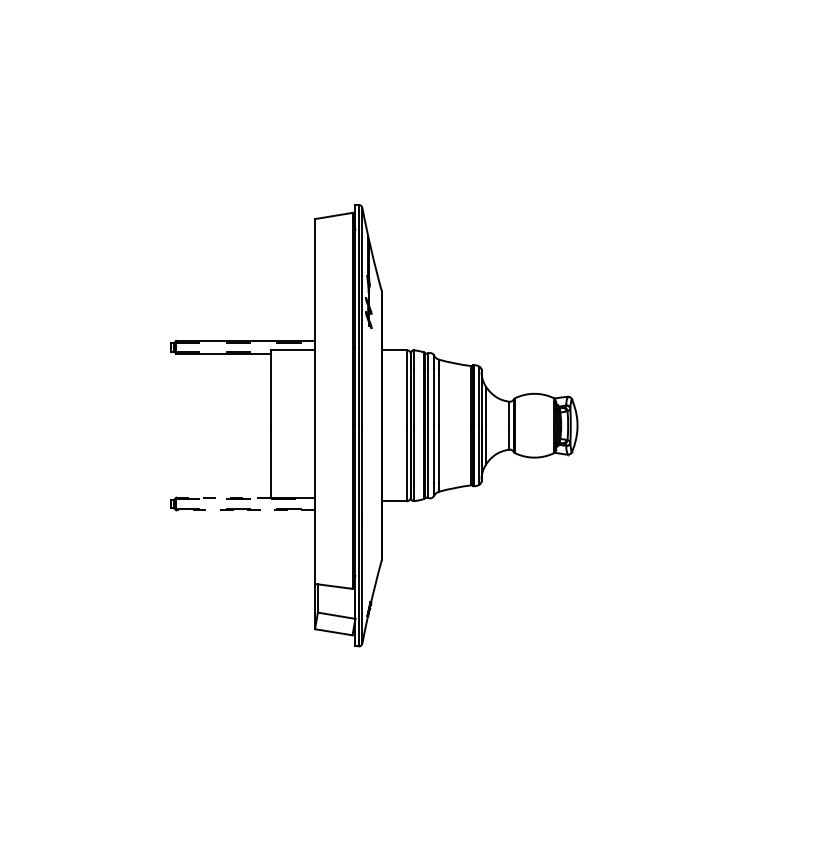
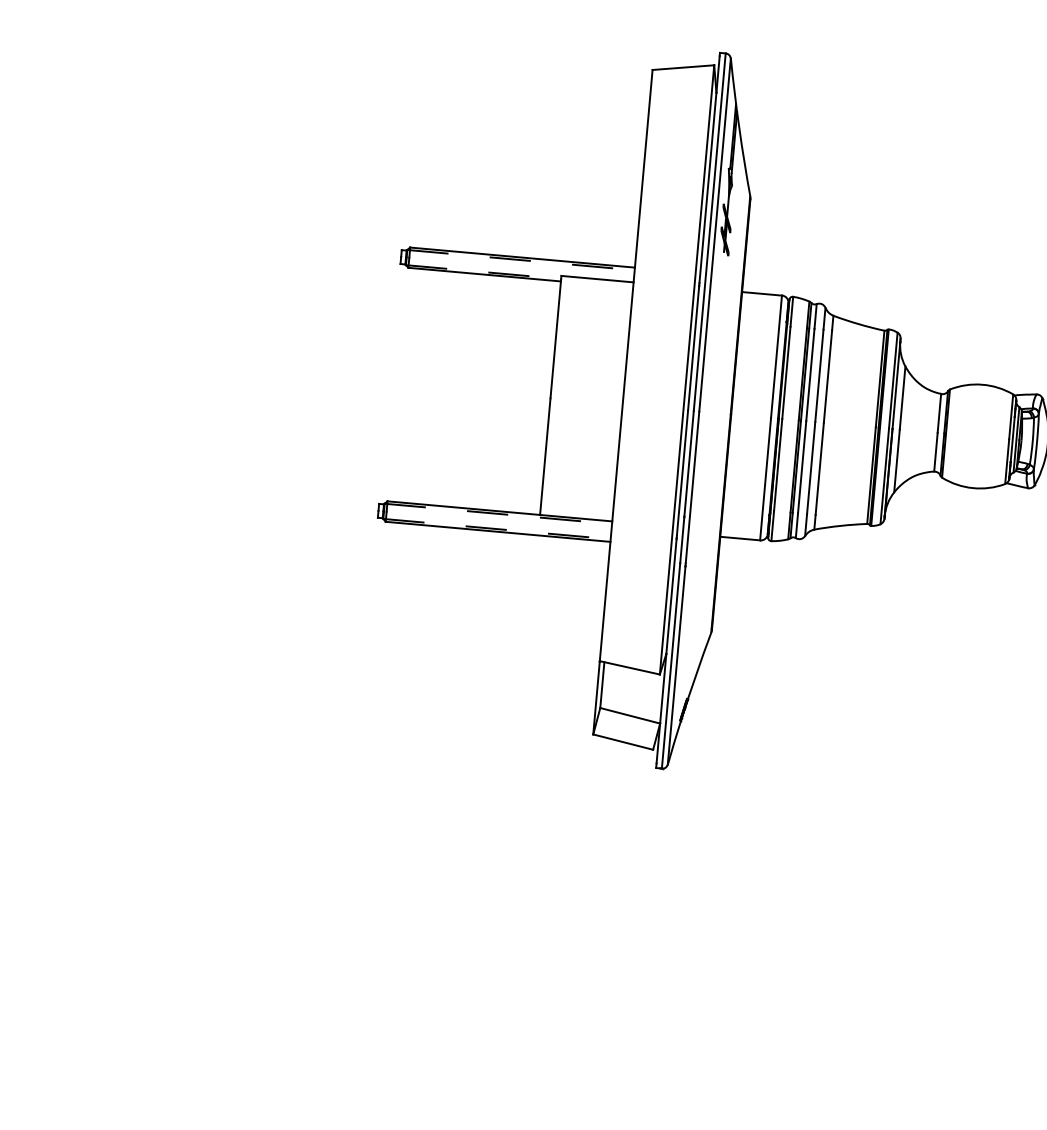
line: (222, 497) -> (462, 507), dashed -> solid
line: (245, 510) -> (497, 532), dashed -> solid

